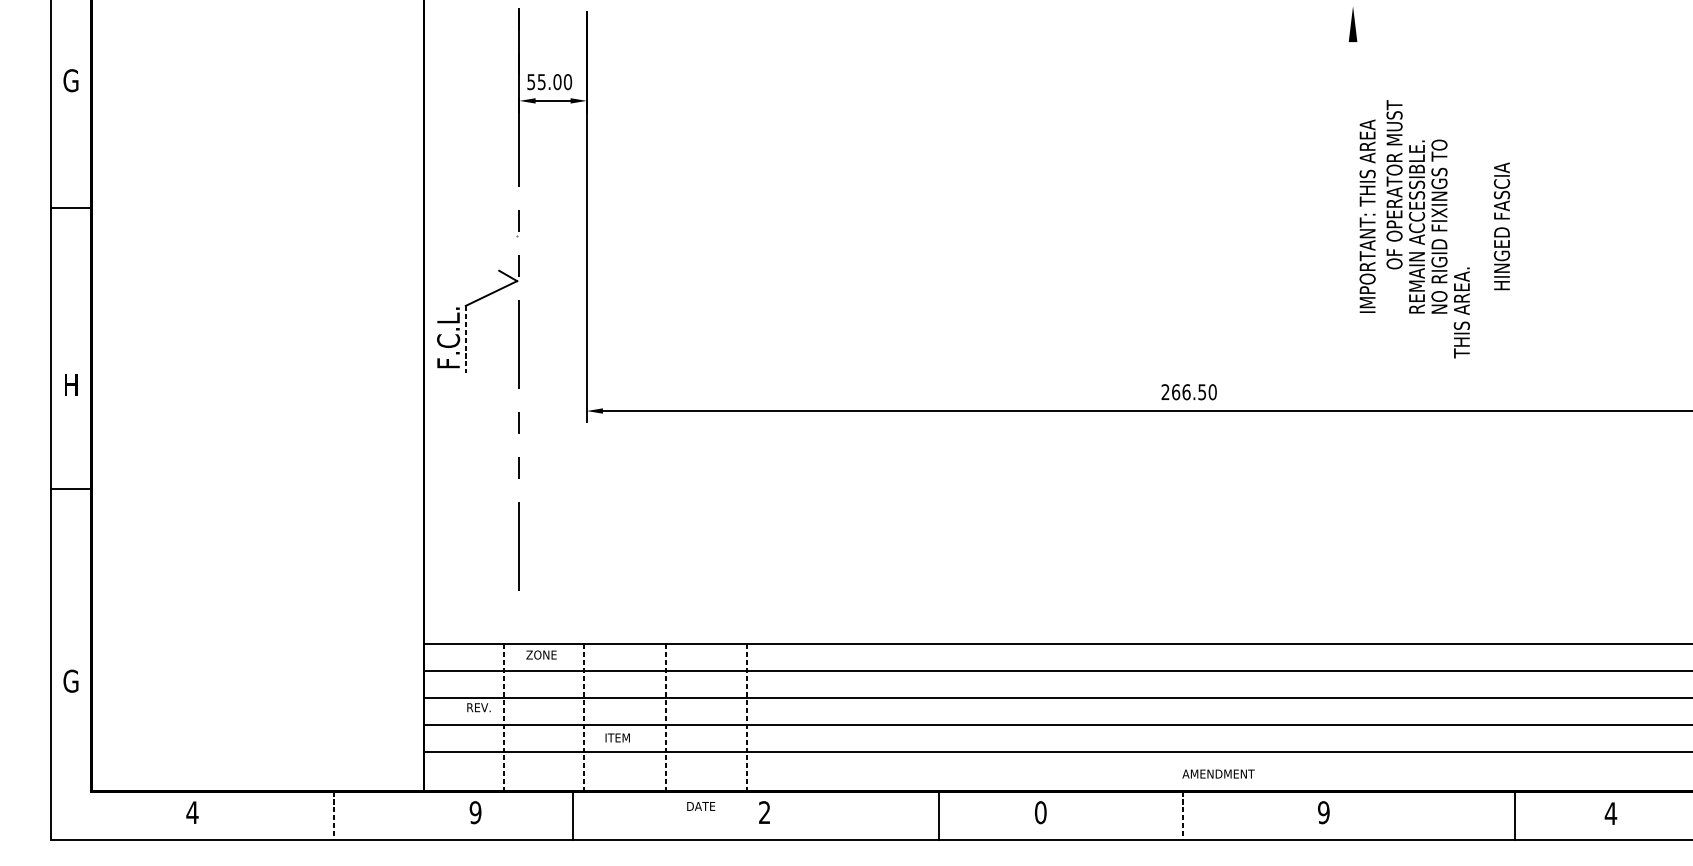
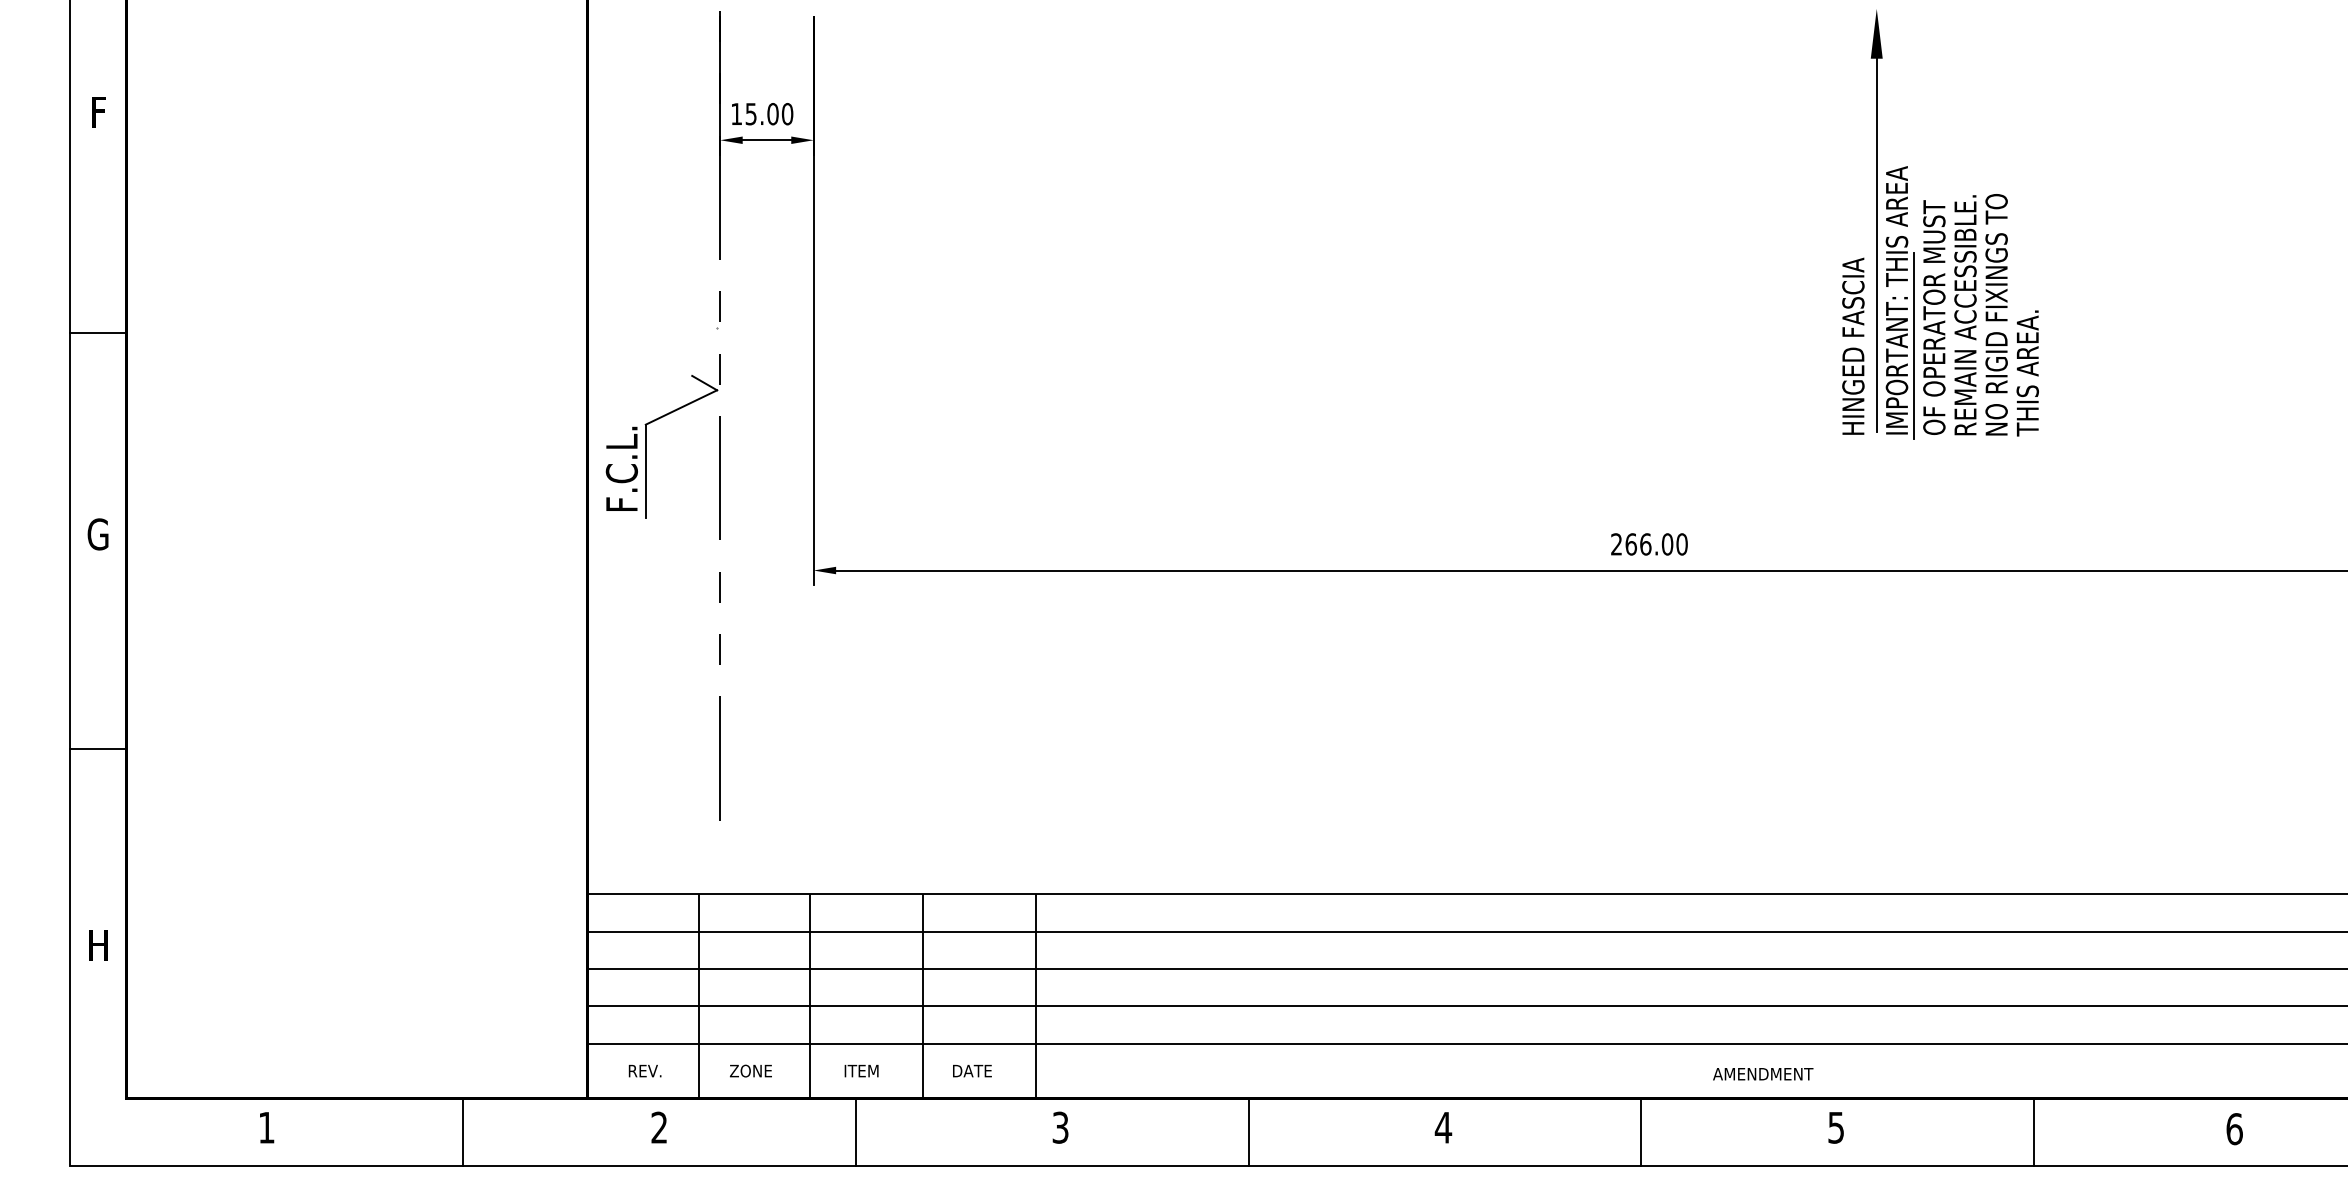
text: (70, 80) -> (97, 112), G -> F
text: (531, 82) -> (736, 114), 55.00 -> 15.00
line: (1352, 176) -> (1876, 245), added
text: (1394, 184) -> (1934, 317), moved
line: (71, 207) -> (98, 332), moved
text: (1502, 225) -> (1853, 345), moved
line: (1380, 248) -> (1914, 345), added
text: (1461, 312) -> (2027, 373), moved
line: (465, 339) -> (645, 471), dashed -> solid
text: (70, 385) -> (97, 534), H -> G
text: (1202, 392) -> (1667, 544), 266.50 -> 266.00
line: (71, 488) -> (98, 749), moved
text: (541, 654) -> (750, 1070), moved
text: (70, 681) -> (97, 945), G -> H
text: (478, 707) -> (644, 1070), moved
line: (504, 718) -> (699, 996), dashed -> solid
line: (583, 718) -> (809, 996), dashed -> solid
line: (665, 718) -> (923, 996), dashed -> solid
line: (747, 718) -> (1036, 996), dashed -> solid
text: (617, 737) -> (861, 1070), moved
text: (1218, 774) -> (1763, 1074), moved
text: (701, 806) -> (972, 1070), moved
text: (192, 812) -> (266, 1127), 4 -> 1
text: (475, 812) -> (659, 1127), 9 -> 2
text: (764, 812) -> (1060, 1127), 2 -> 3
text: (1040, 812) -> (1443, 1127), 0 -> 4
text: (1324, 812) -> (1836, 1127), 9 -> 5
text: (1610, 813) -> (2234, 1129), 4 -> 6
line: (572, 815) -> (855, 1131), moved
line: (938, 815) -> (1248, 1131), moved
line: (1515, 815) -> (2034, 1131), moved
line: (334, 816) -> (463, 1132), dashed -> solid
line: (1183, 816) -> (1641, 1132), dashed -> solid

